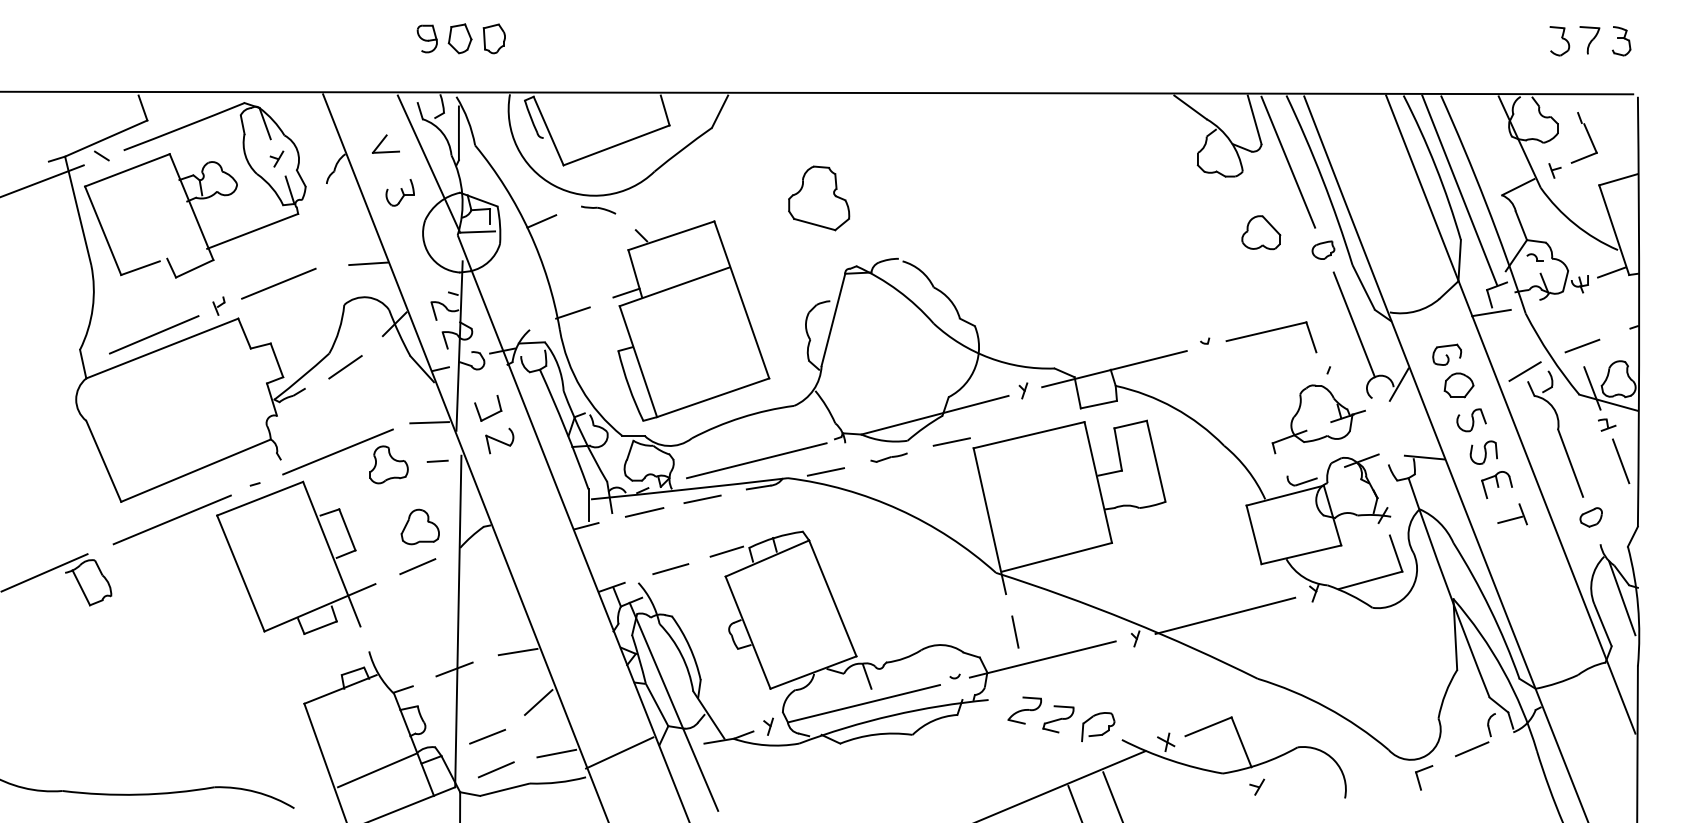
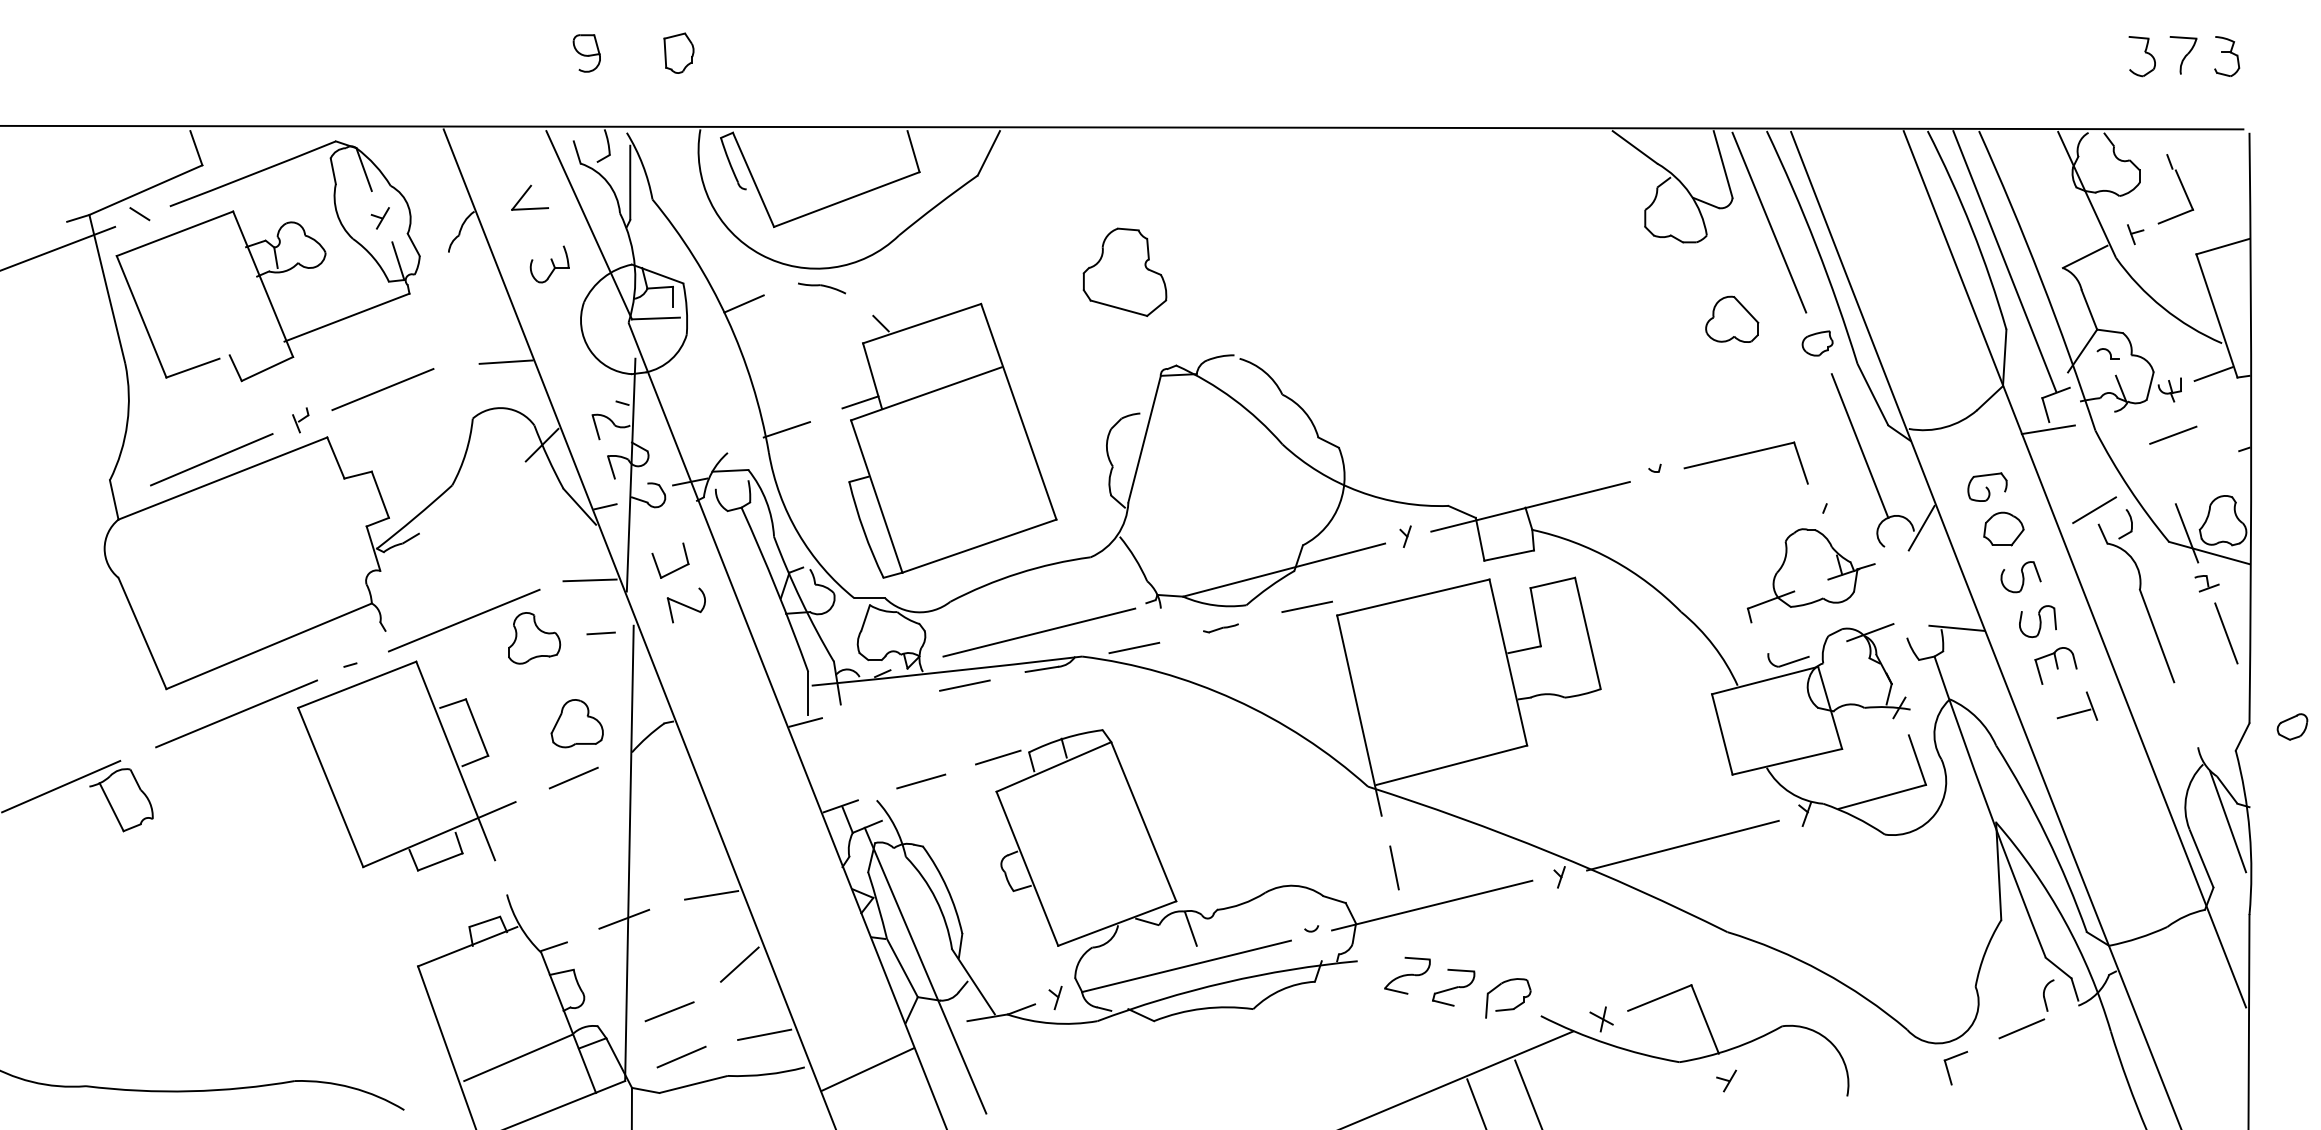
part: (459, 38) -> (631, 52), removed
line: (1582, 345) -> (2173, 434), moved
line: (345, 367) -> (474, 504), removed
part: (888, 457) -> (1220, 628), size x0.7
line: (644, 512) -> (885, 703), removed
part: (1590, 517) -> (2291, 727), moved
line: (619, 752) -> (867, 1069), moved

